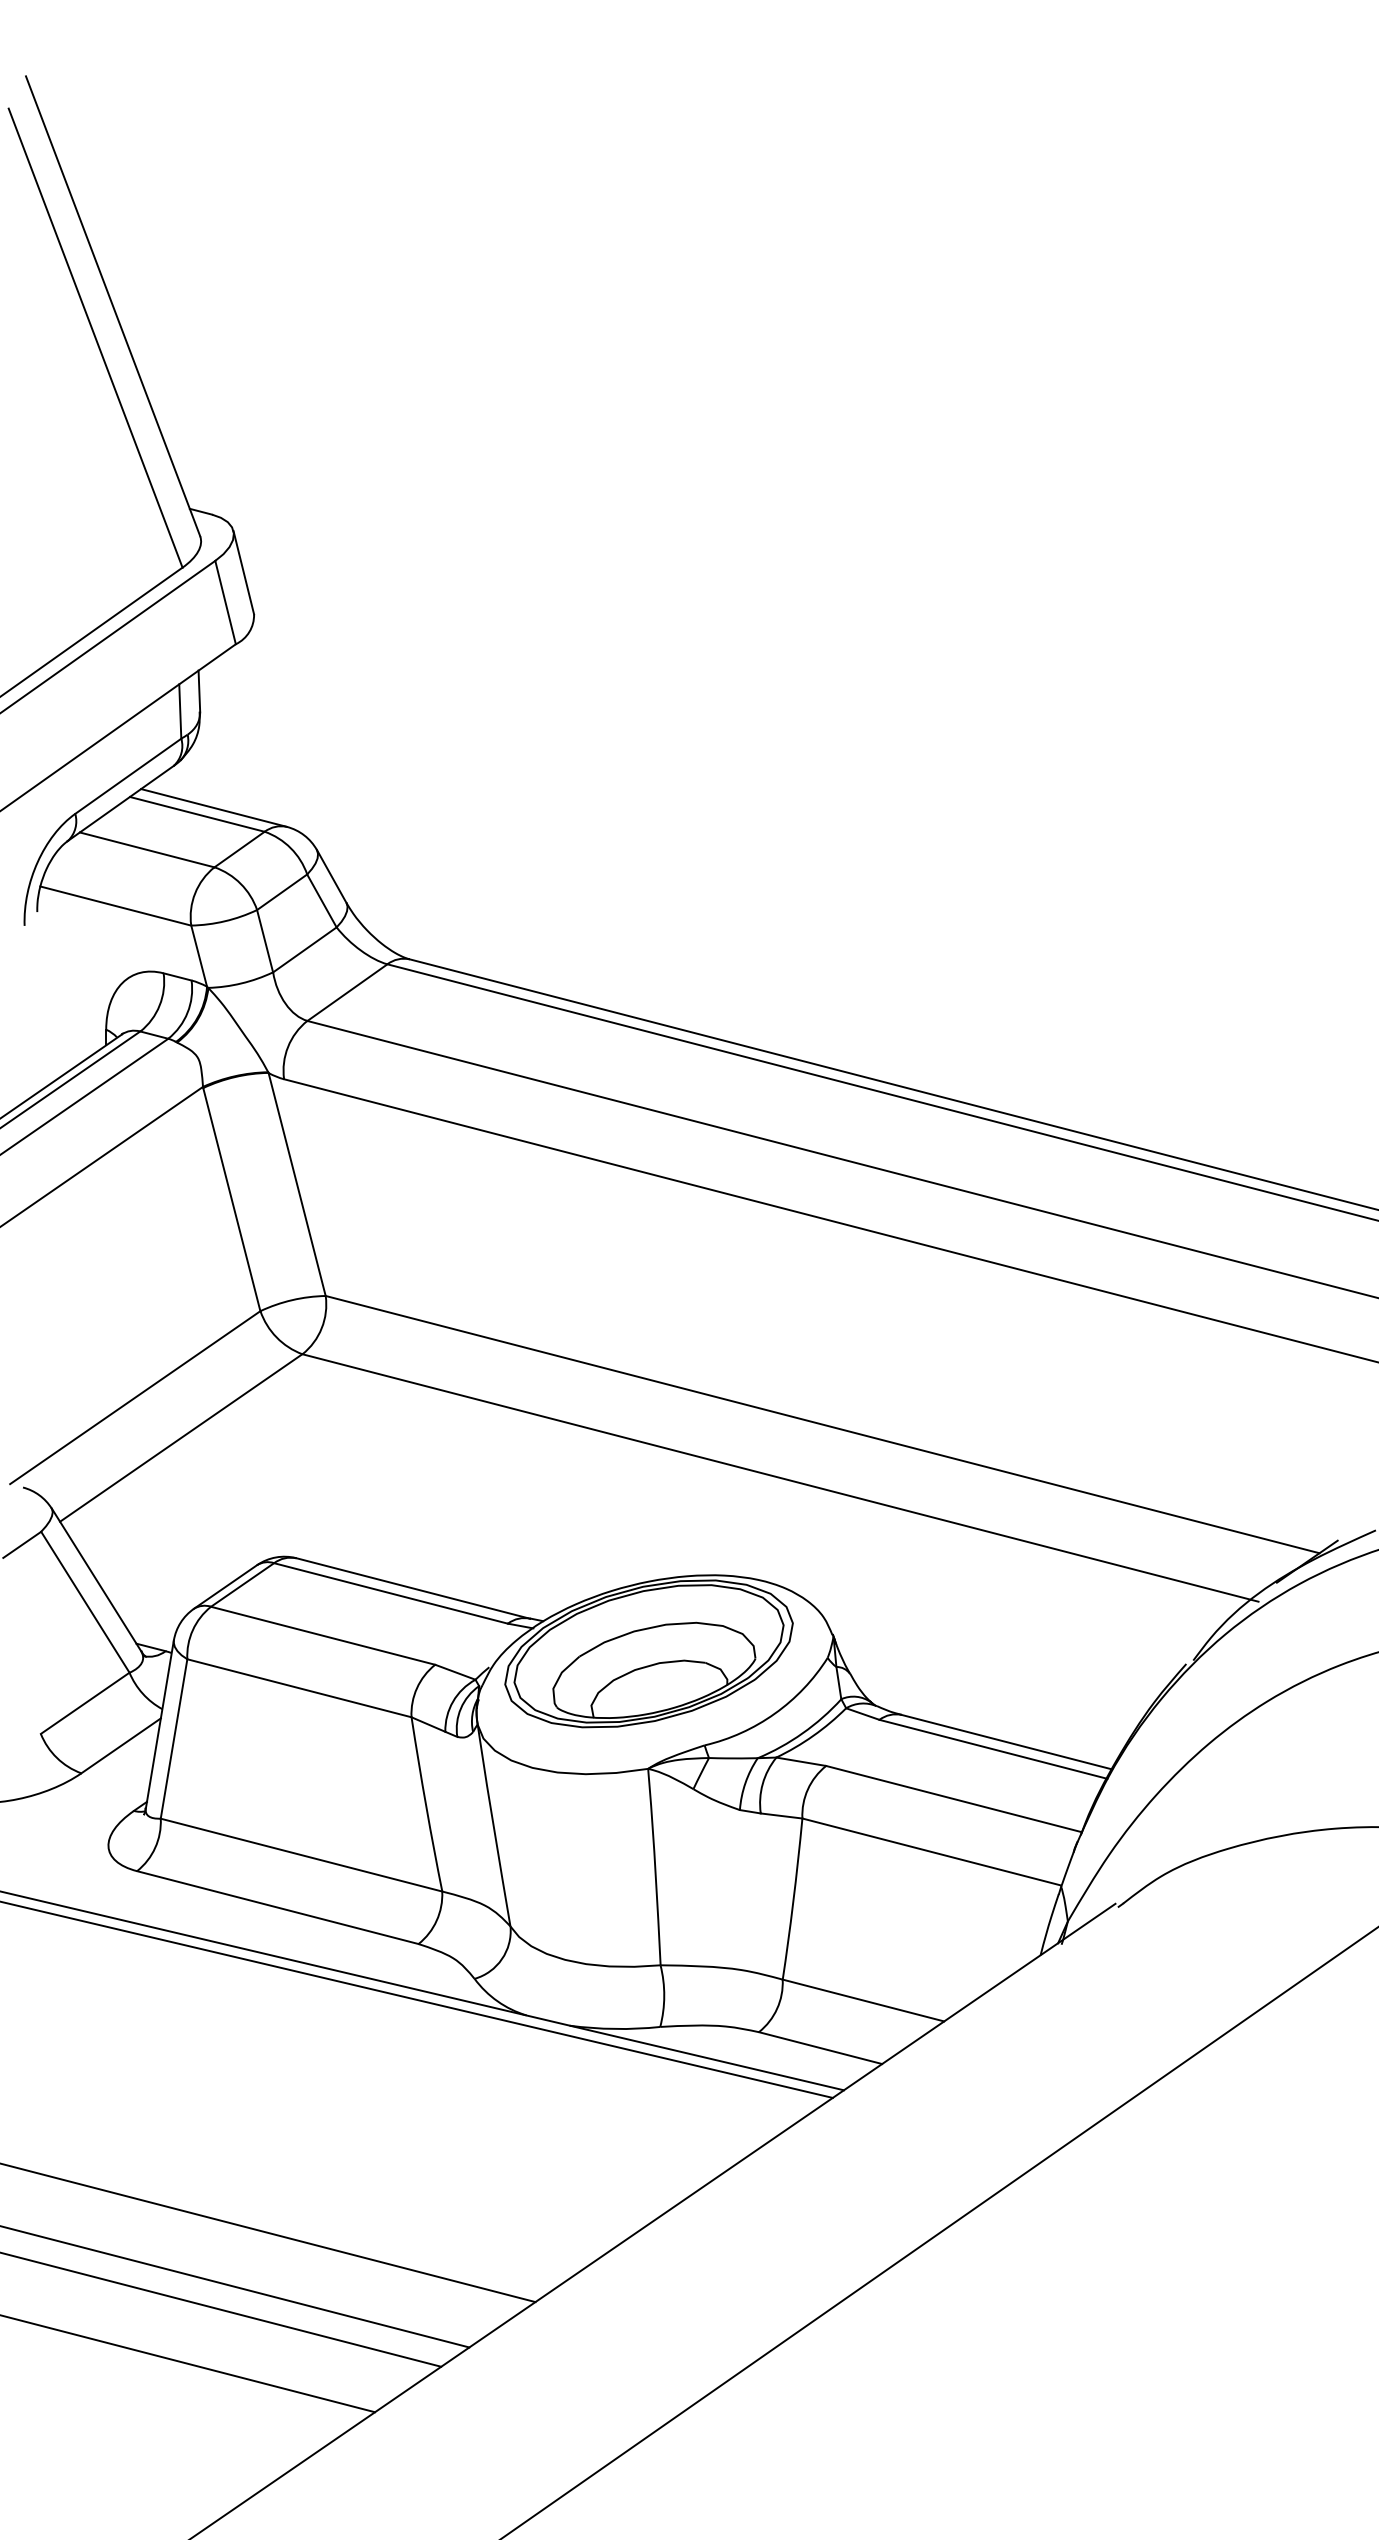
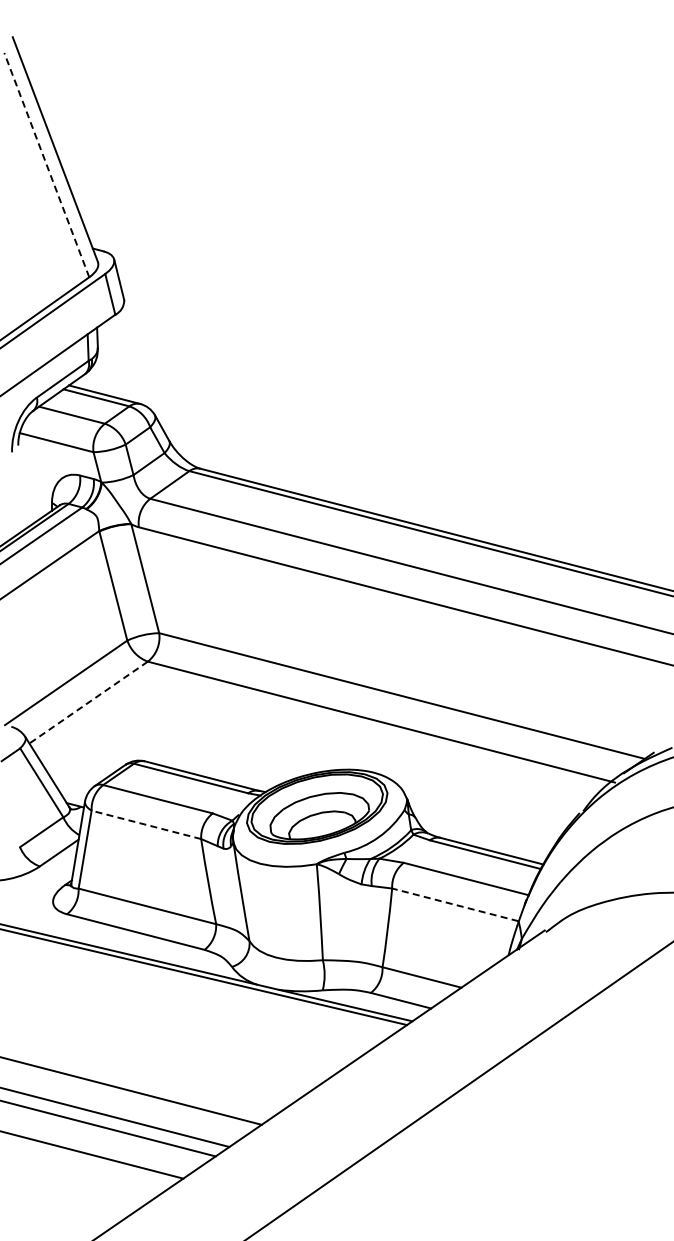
line: (94, 338) -> (46, 165), solid -> dashed
line: (180, 1437) -> (88, 702), solid -> dashed
line: (299, 1687) -> (146, 824), solid -> dashed
line: (929, 1851) -> (454, 904), solid -> dashed

